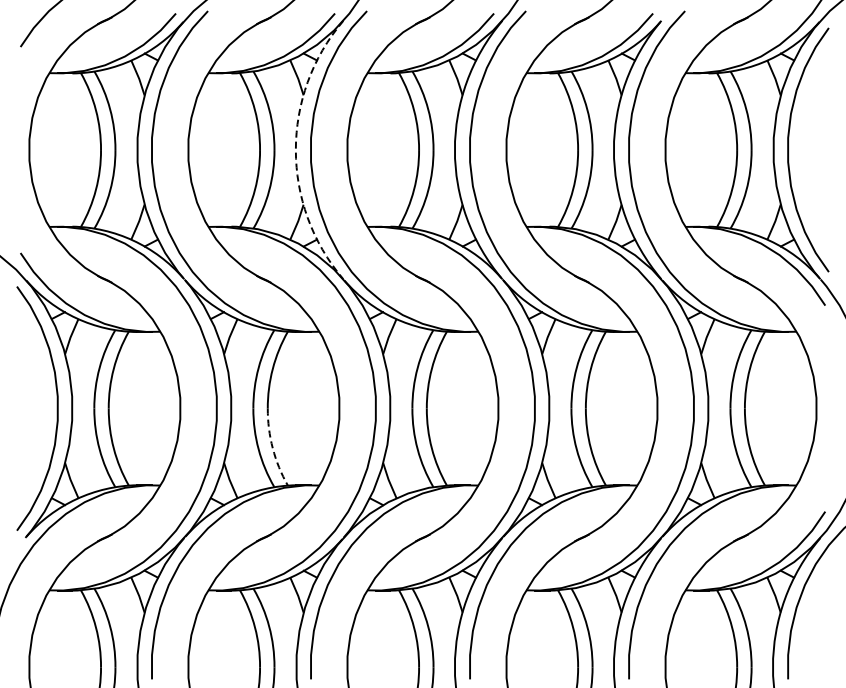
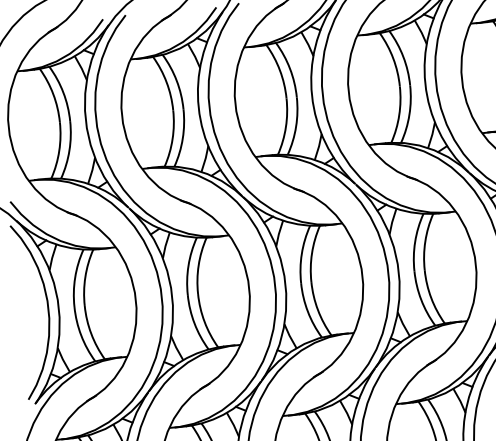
arc: (295, 150) -> (198, 107), dashed -> solid
arc: (272, 448) -> (204, 322), dashed -> solid

